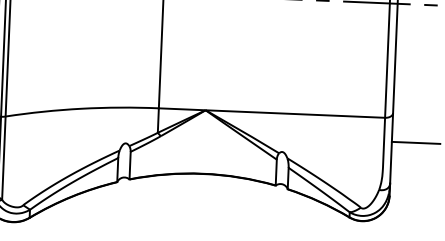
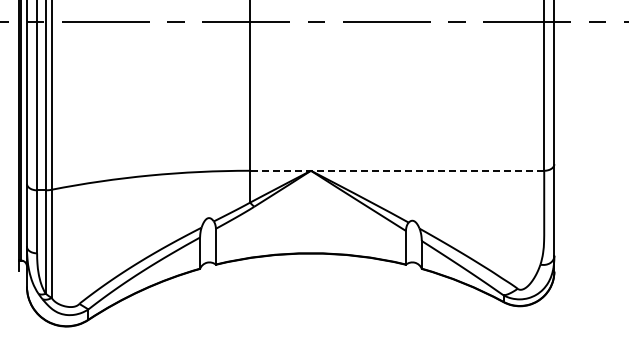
line: (271, 112) -> (396, 170), solid -> dashed
line: (415, 142) -> (585, 201), removed

